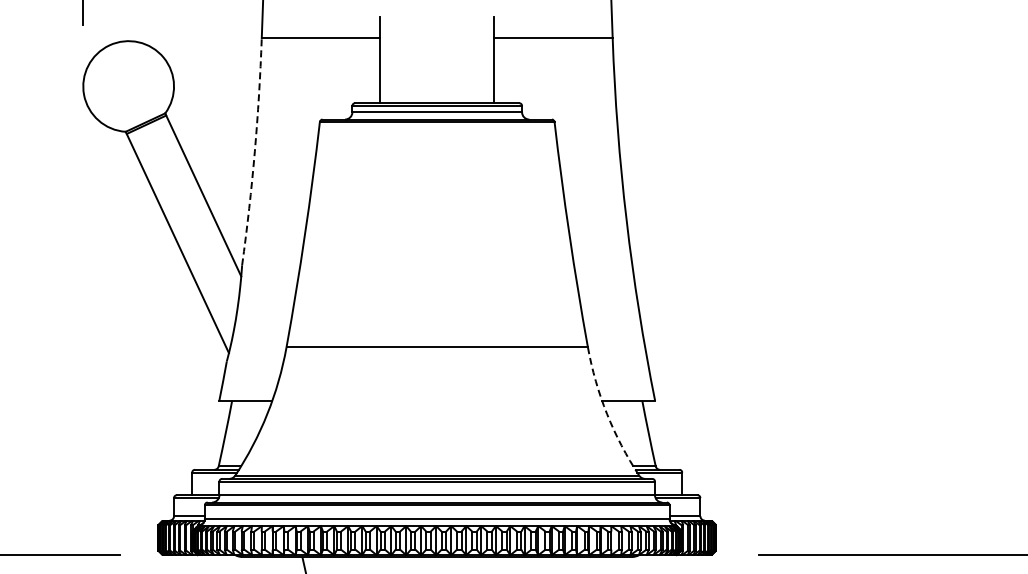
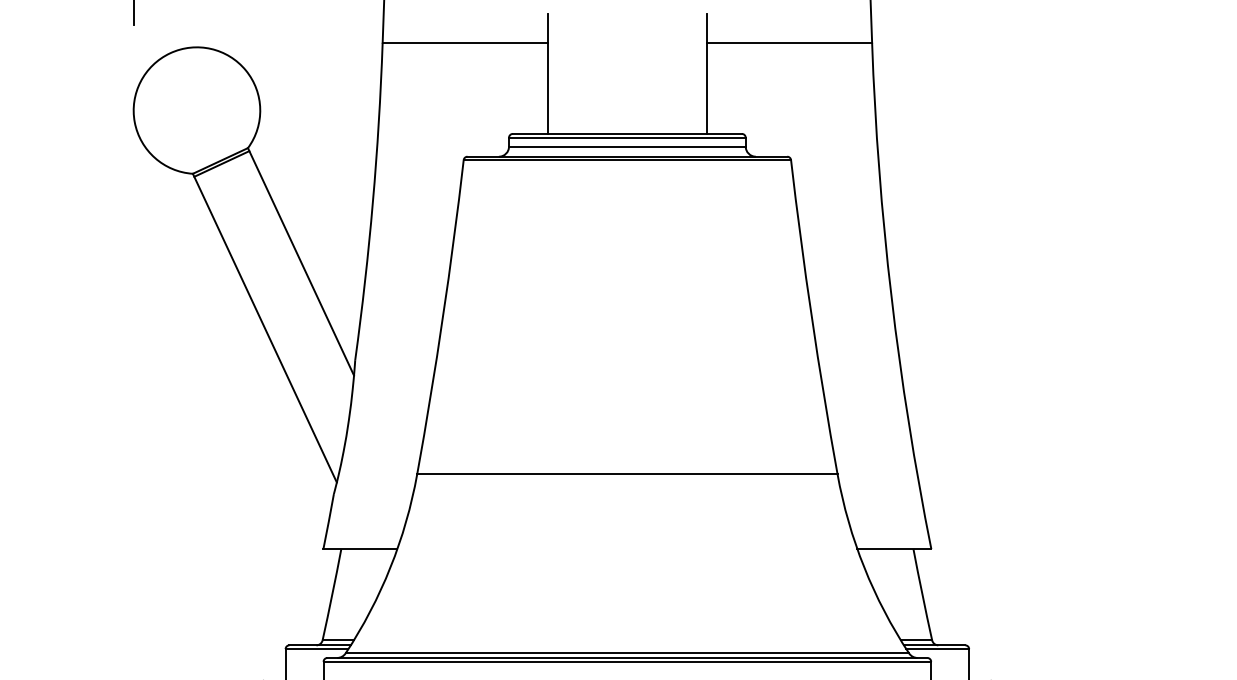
arc: (254, 151) -> (372, 201), dashed -> solid
arc: (607, 414) -> (864, 568), dashed -> solid

